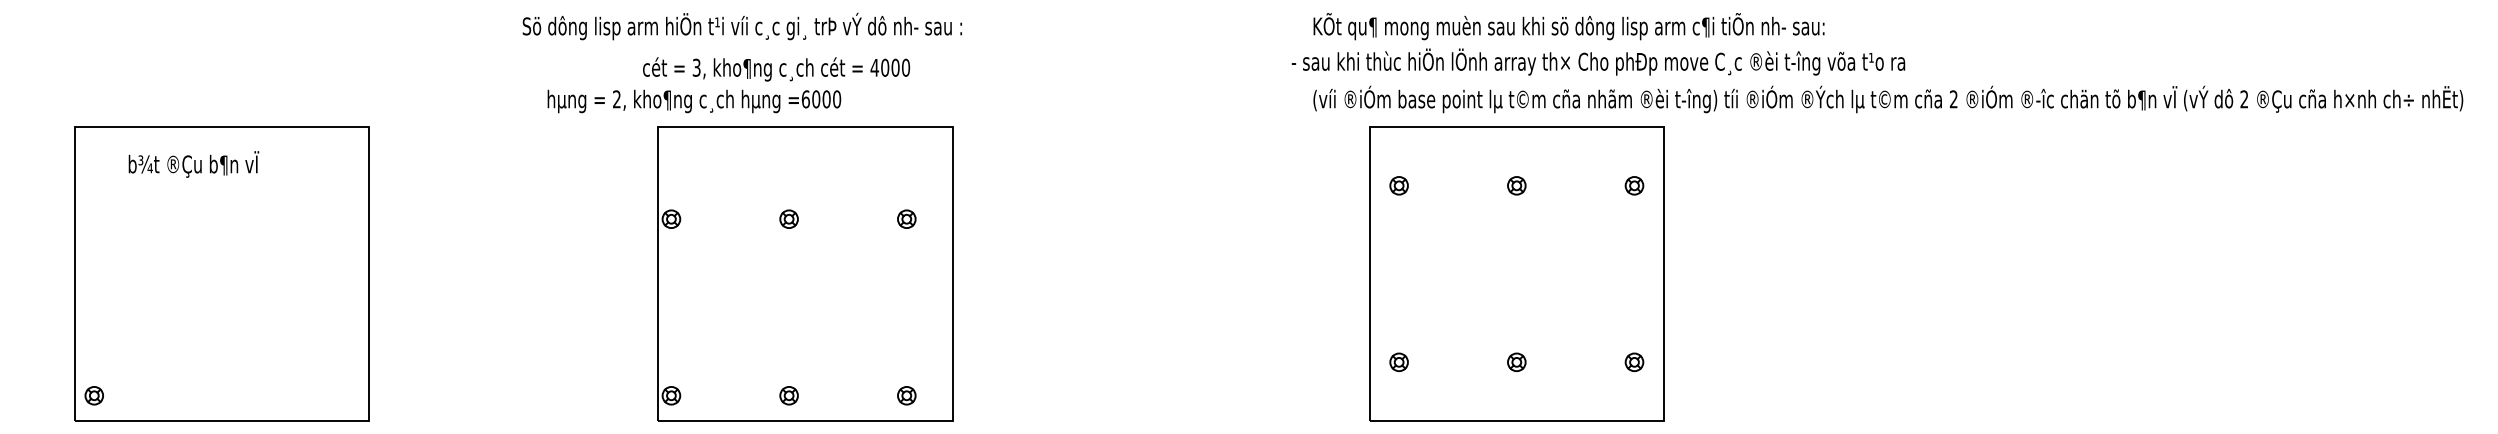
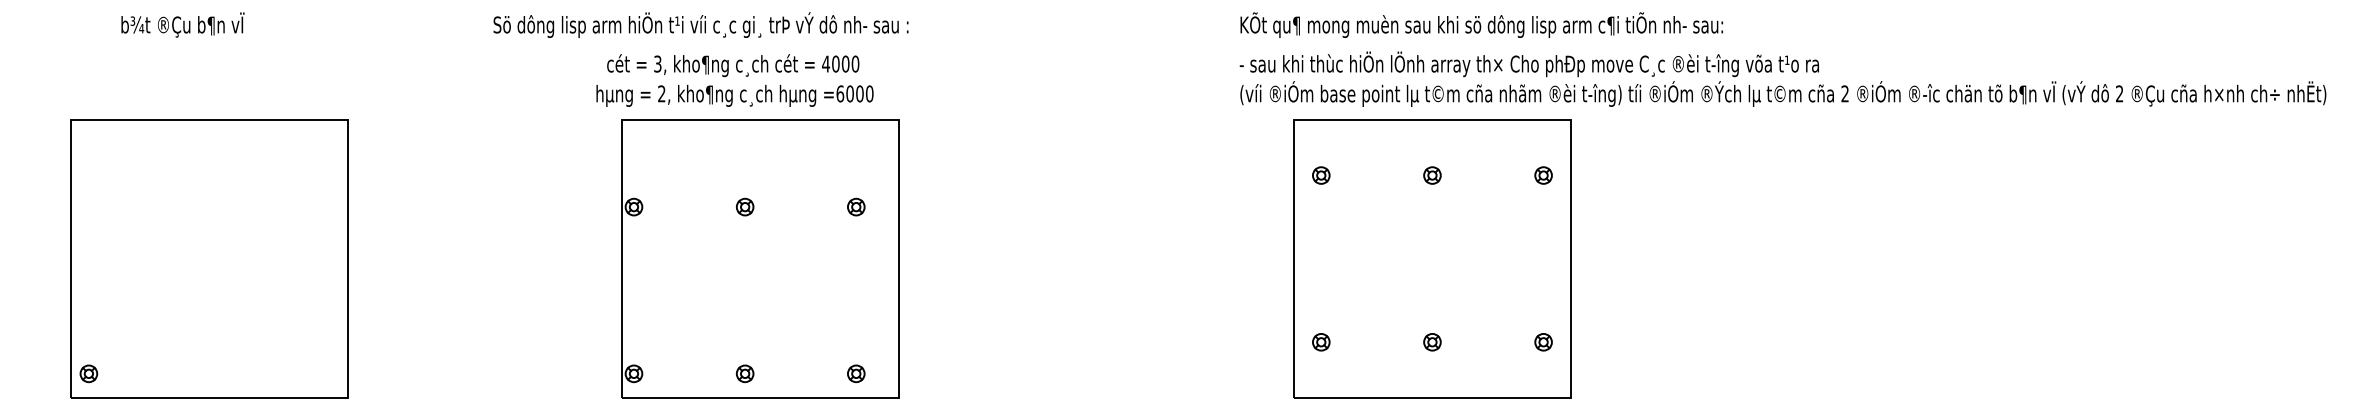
text: (1598, 61) -> (1529, 63), moved
text: (694, 101) -> (735, 95), moved
text: (193, 164) -> (182, 25), moved

